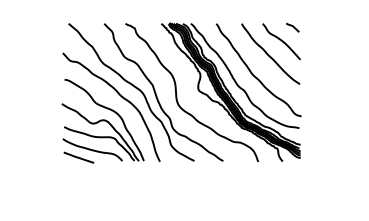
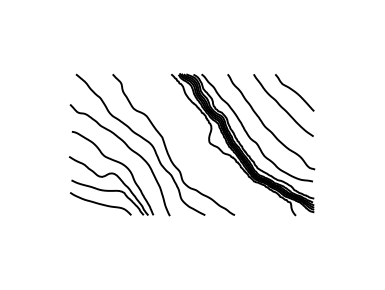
curve: (293, 27) -> (306, 78), removed
curve: (177, 92) -> (187, 144), removed
line: (78, 157) -> (86, 211), removed

